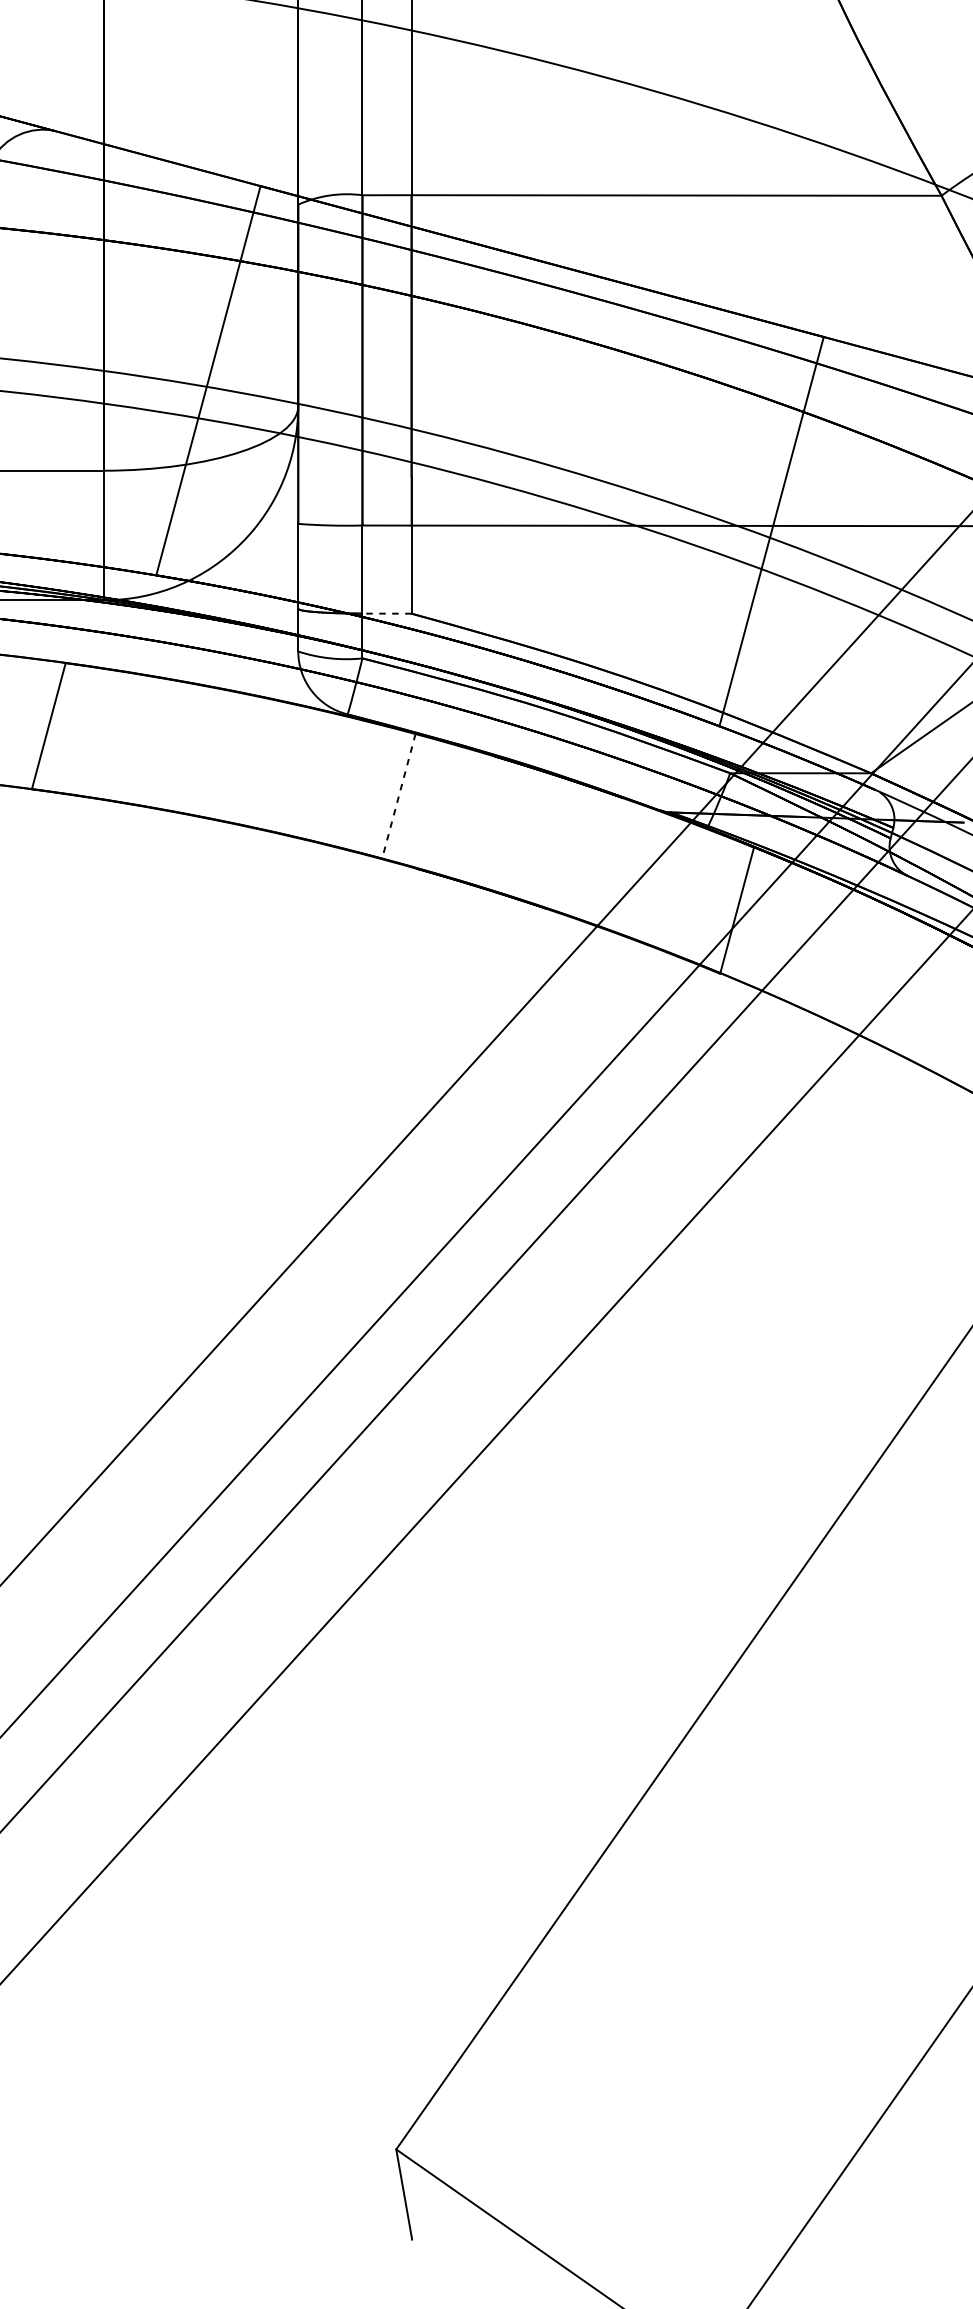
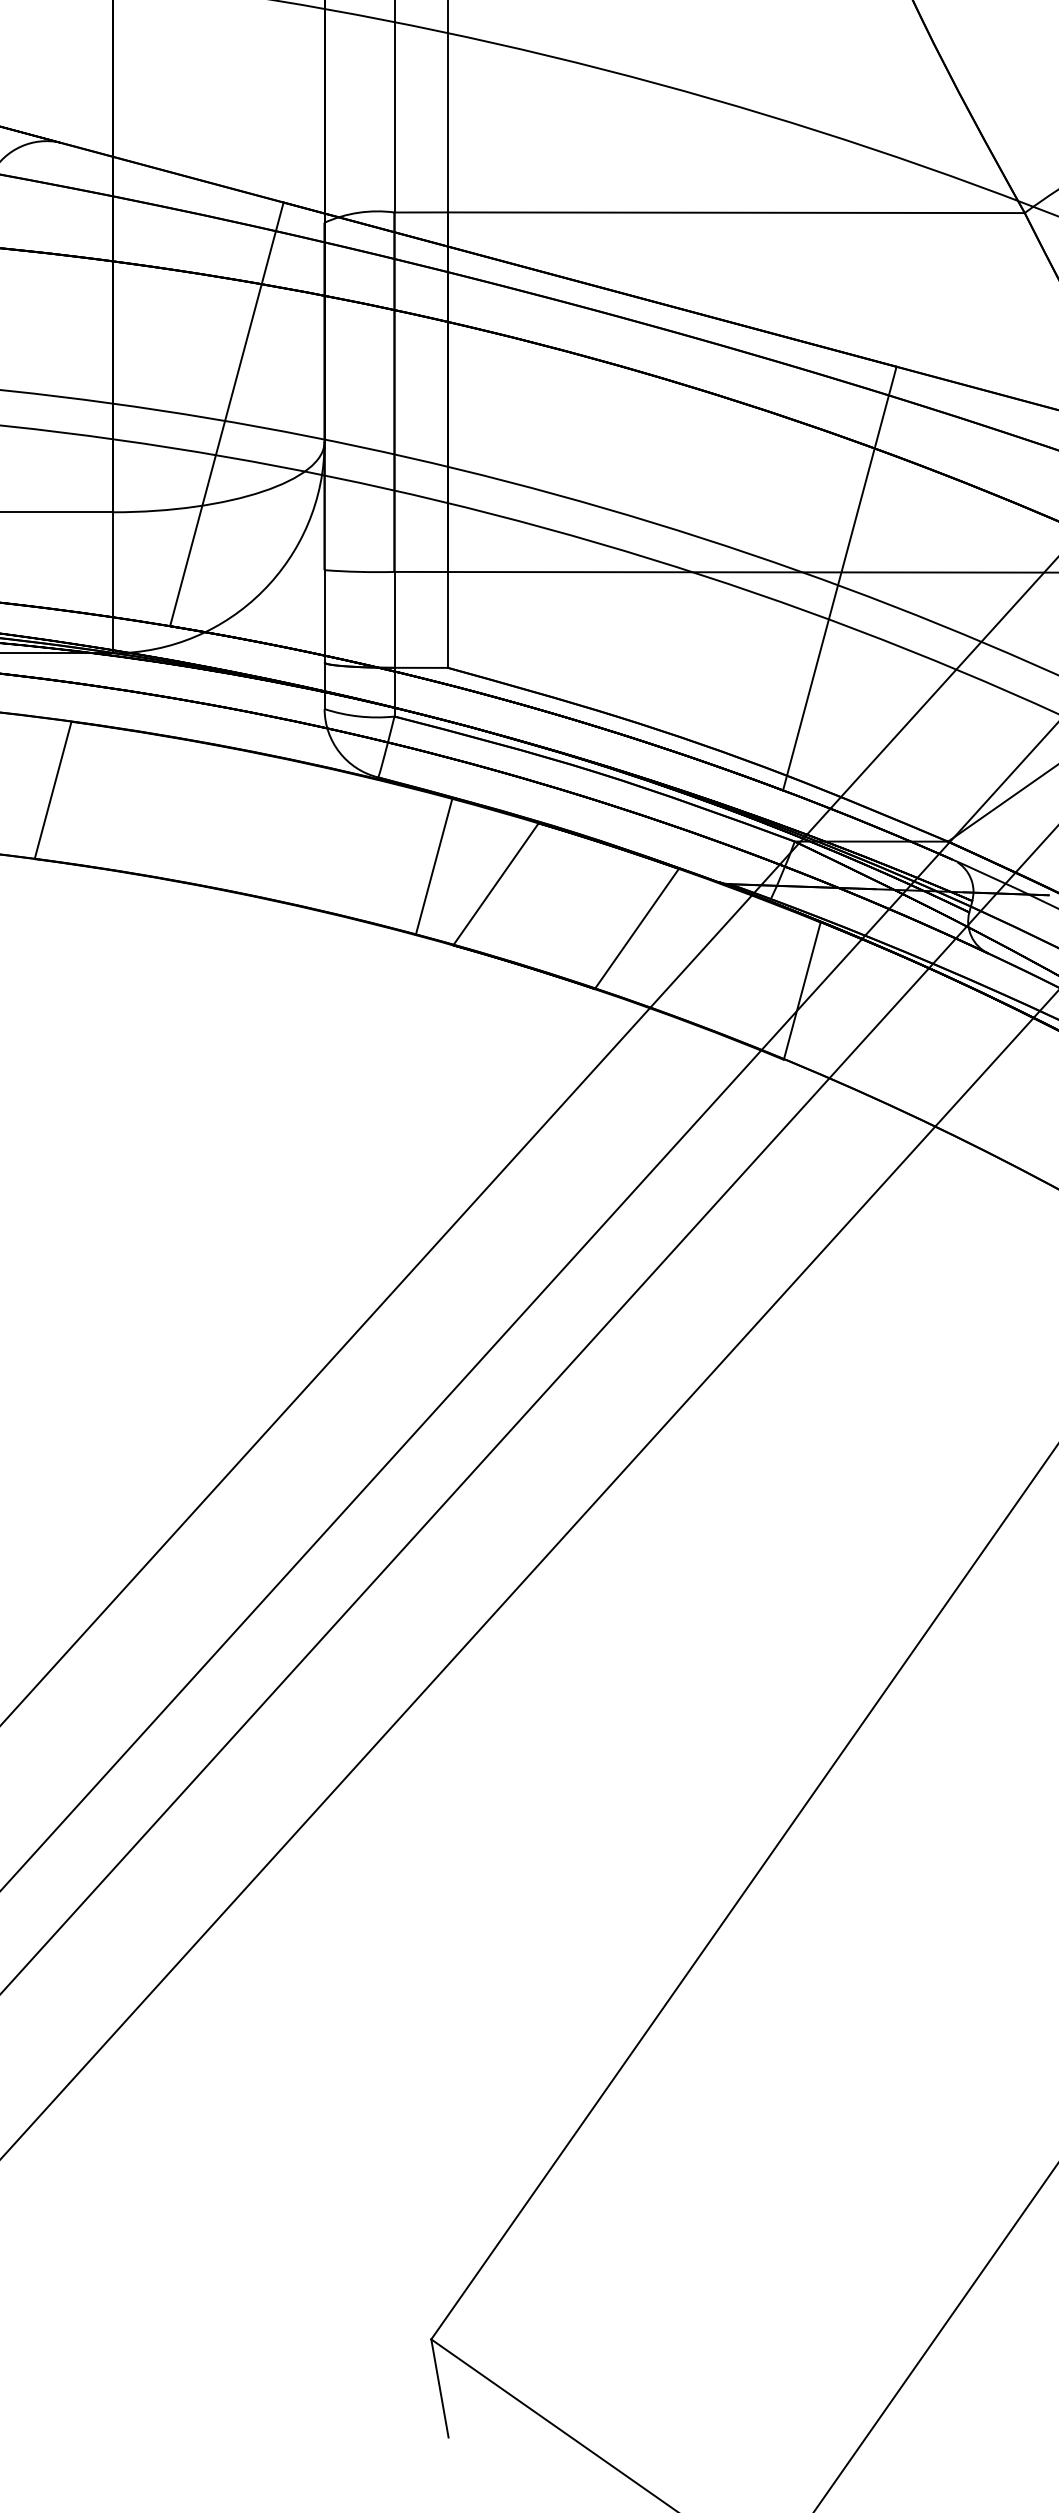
line: (387, 613) -> (421, 667), dashed -> solid
line: (399, 796) -> (434, 866), dashed -> solid
line: (455, 812) -> (495, 884), added
line: (584, 853) -> (636, 928), added

